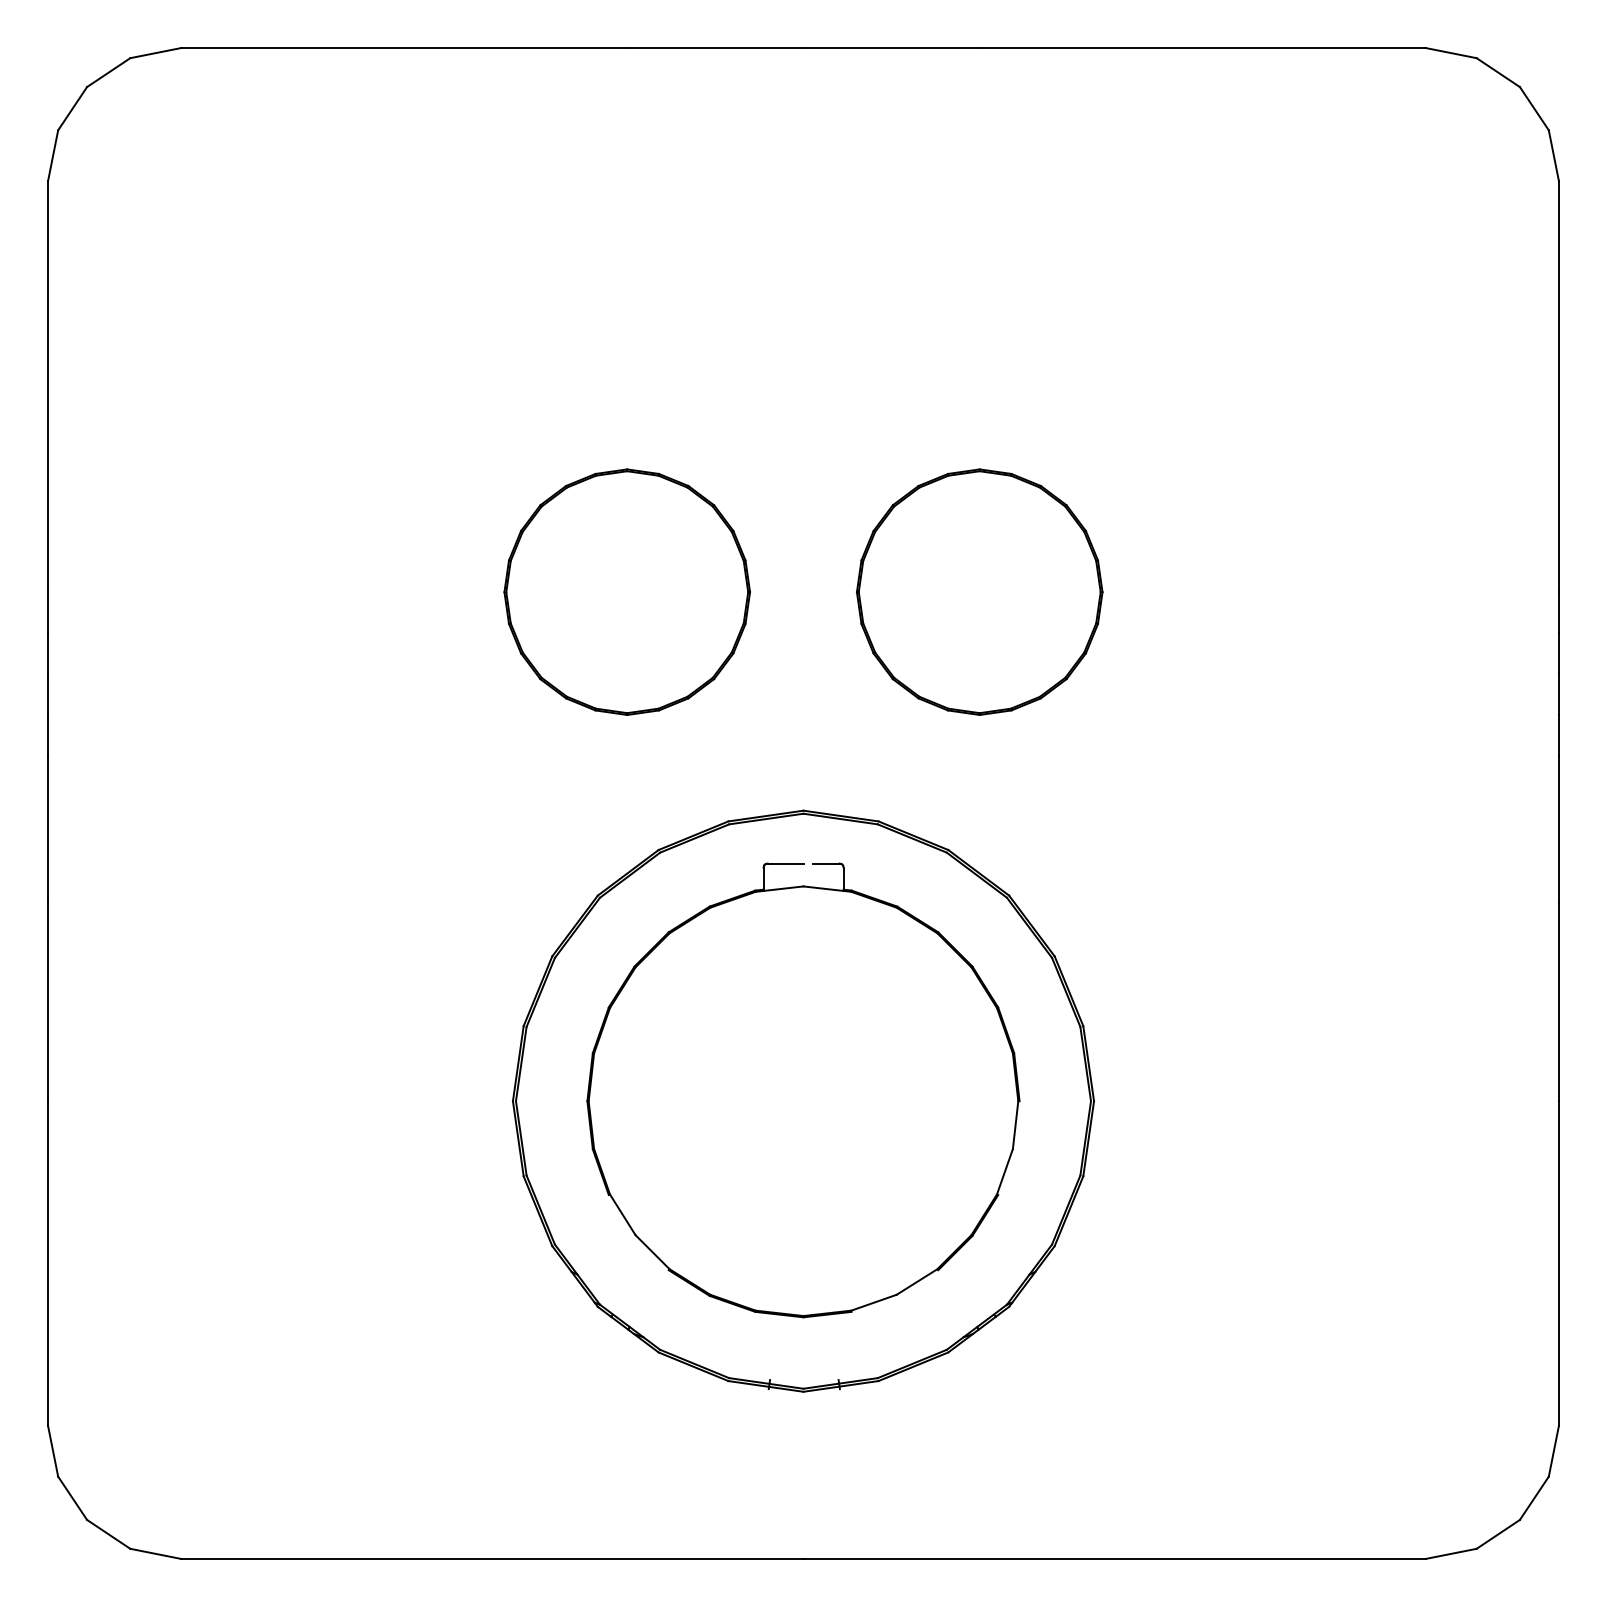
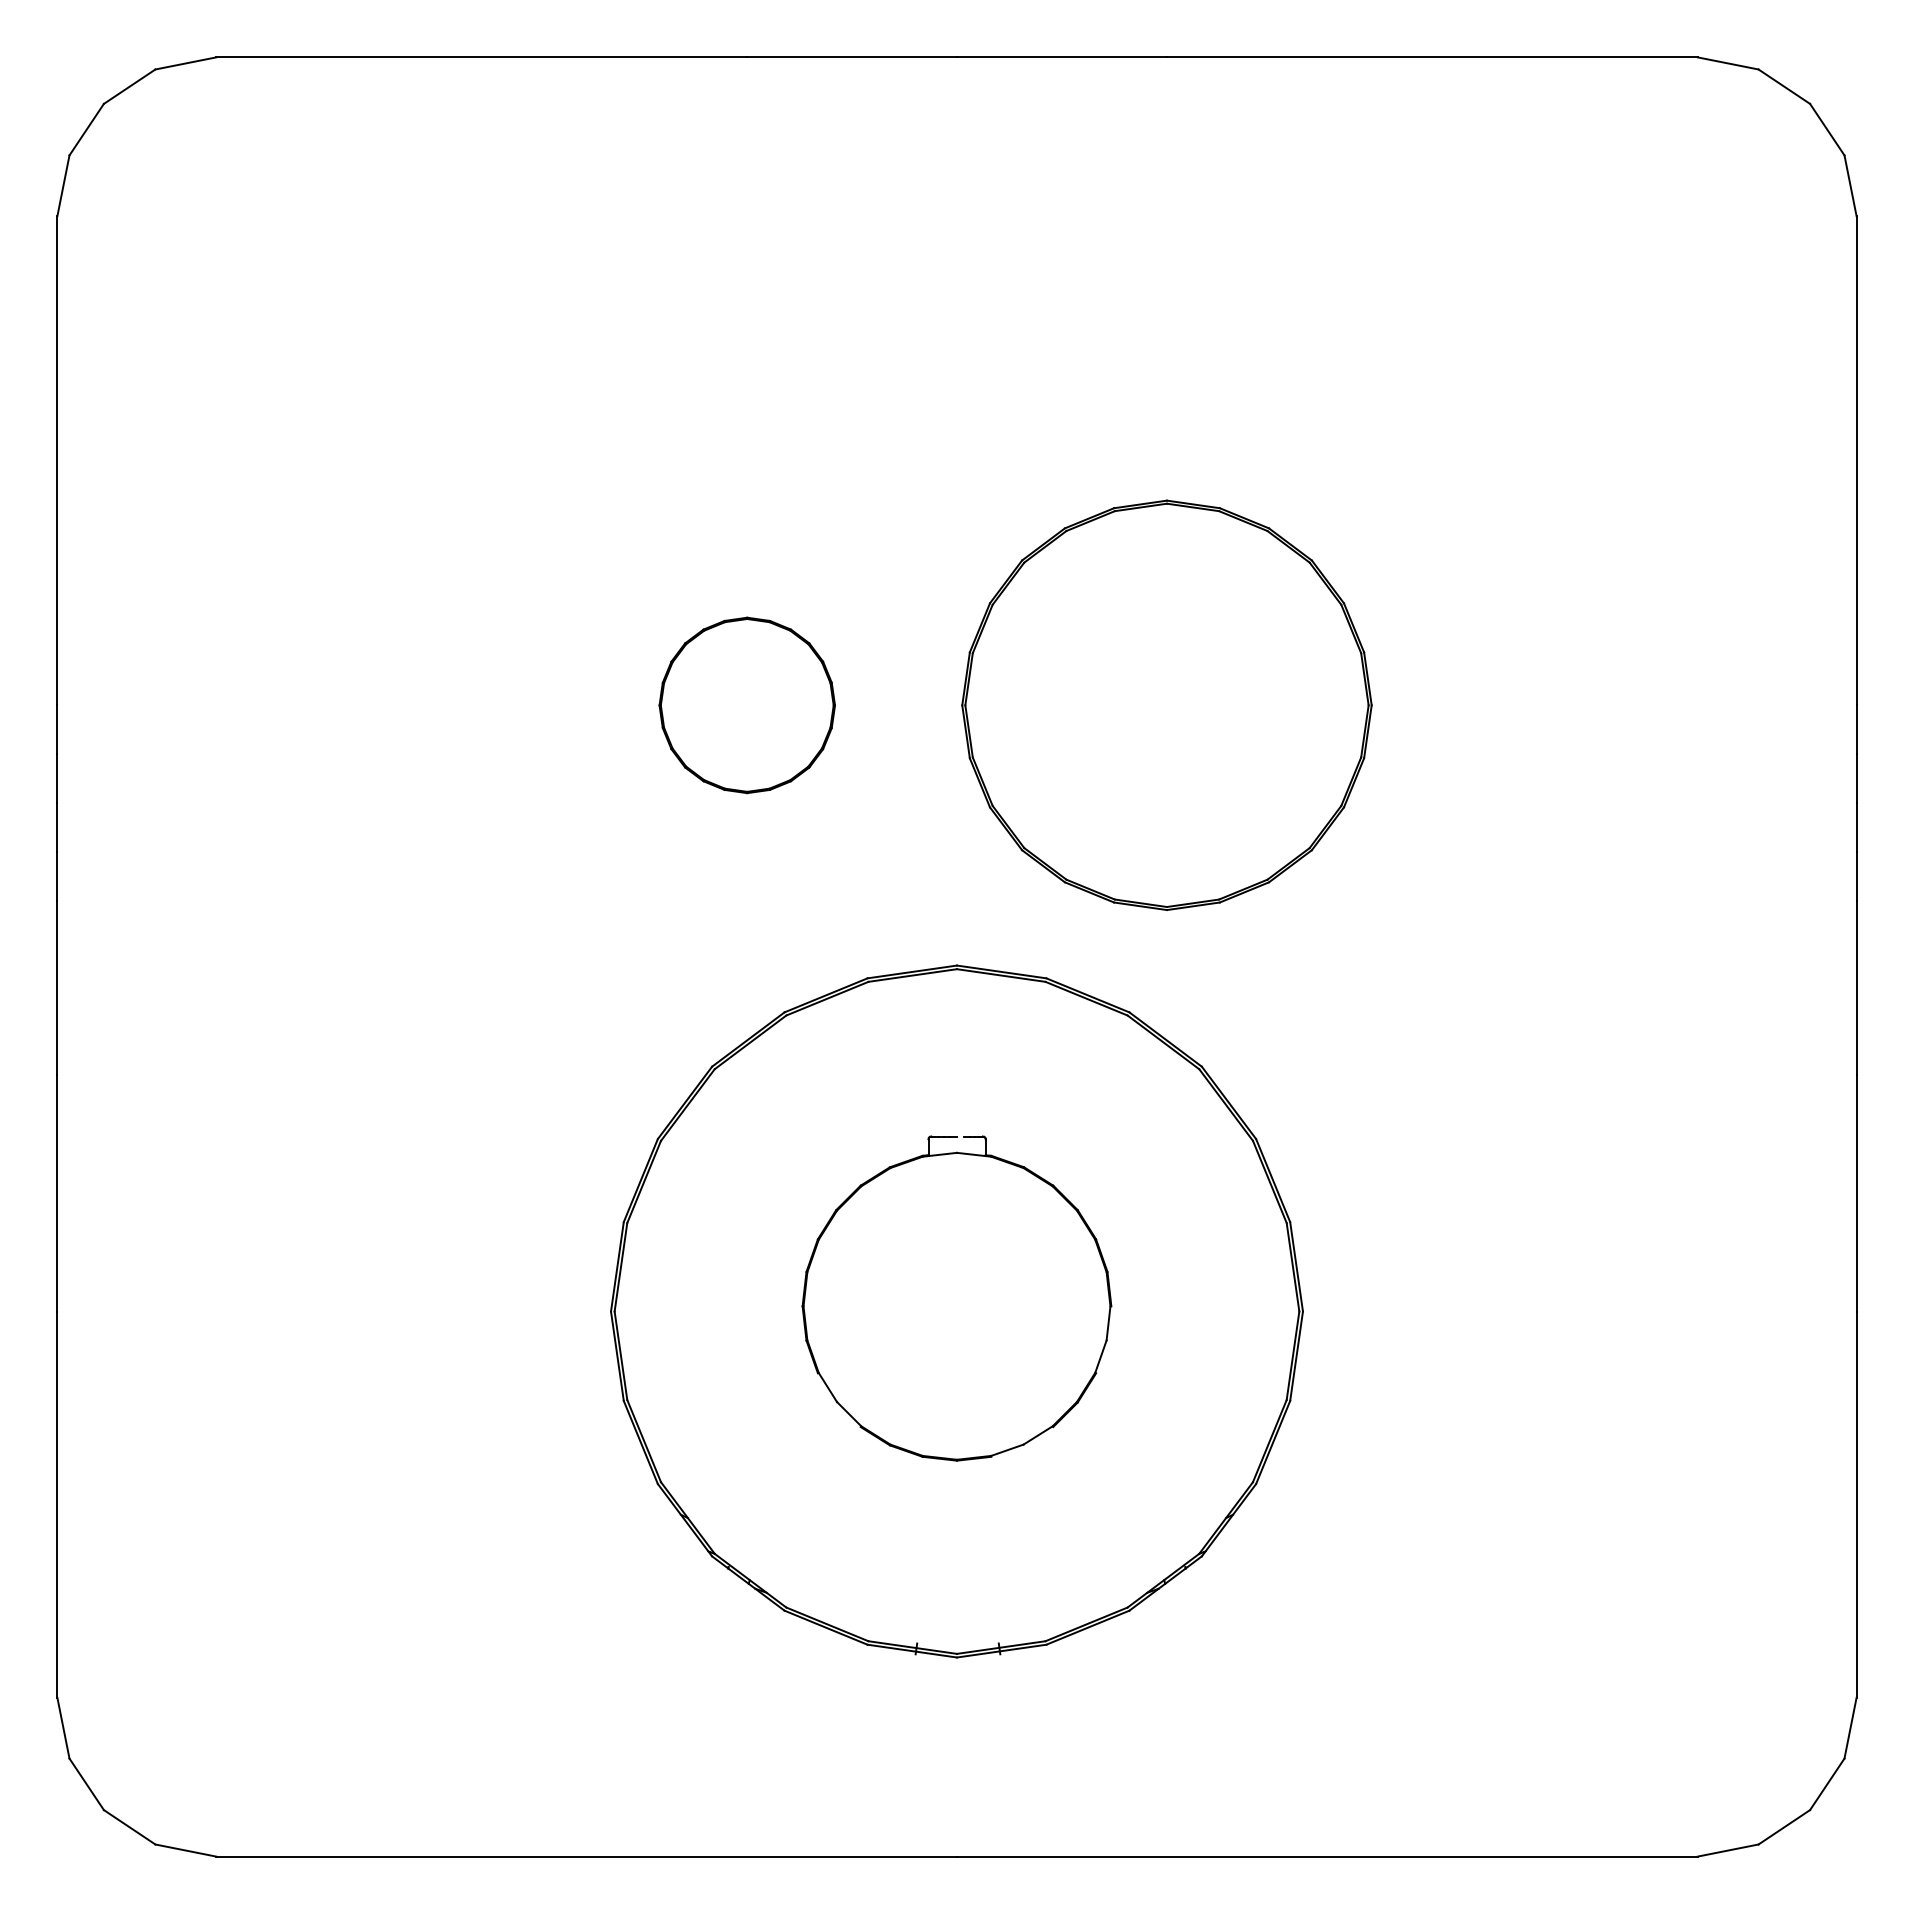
part: (627, 592) -> (747, 705), size x0.6
part: (979, 592) -> (1166, 705), size x1.4
part: (803, 1090) -> (956, 1298), size x0.6

